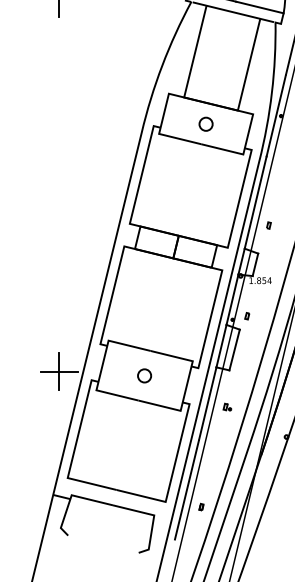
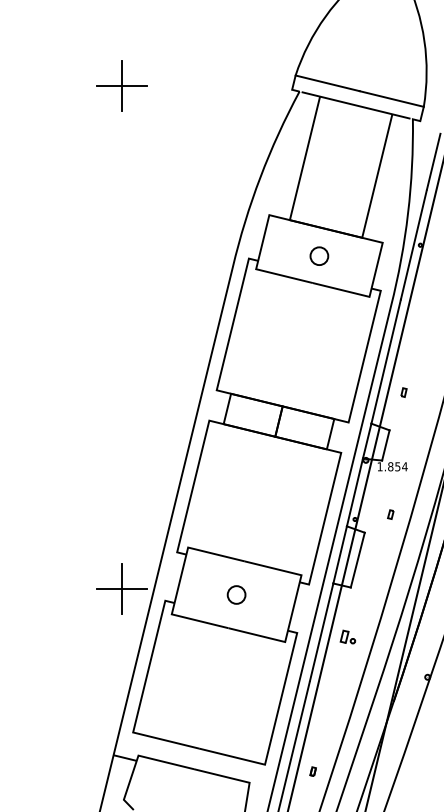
part: (247, 316) -> (390, 514), moved
part: (227, 406) -> (348, 636), size x1.4

